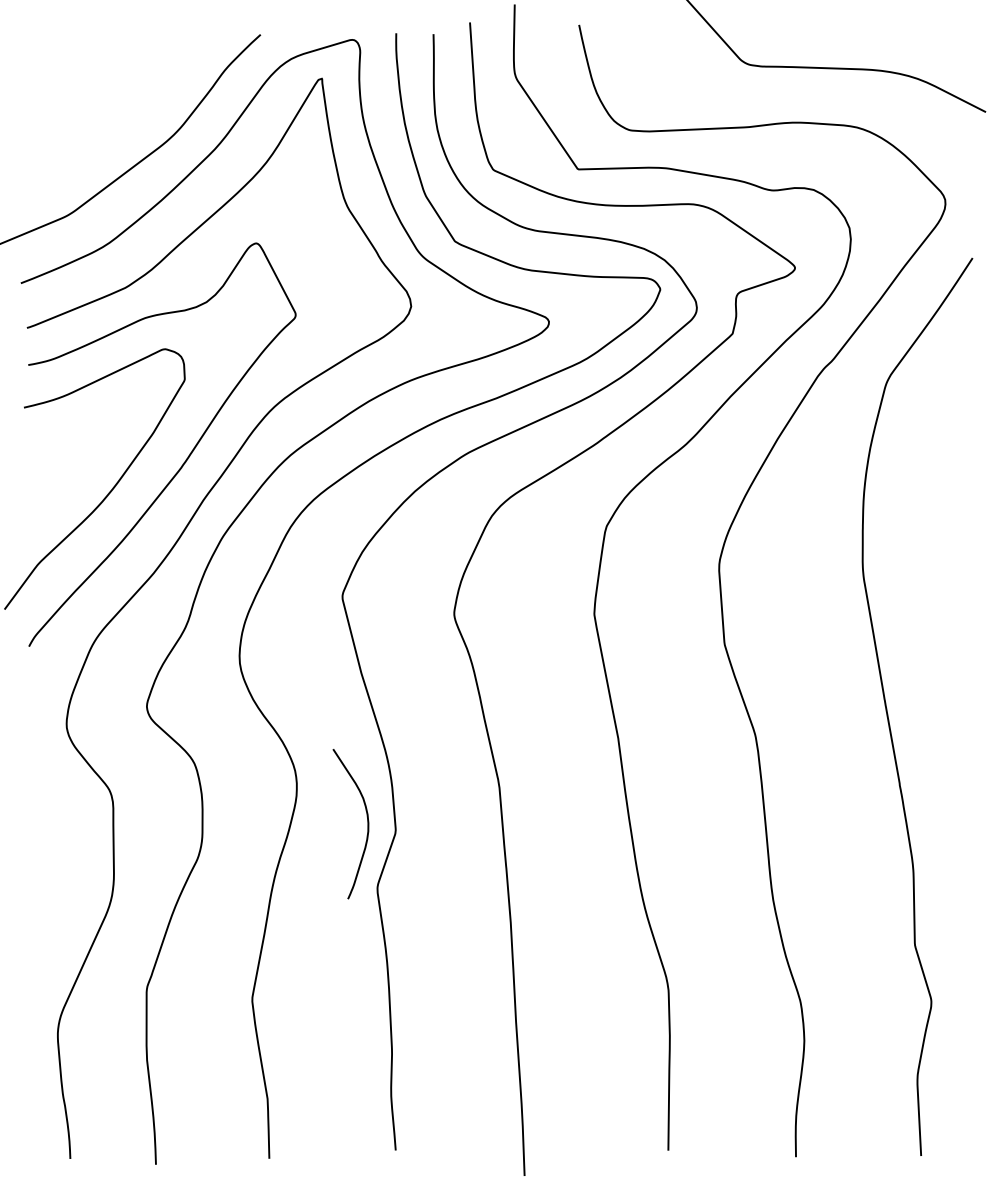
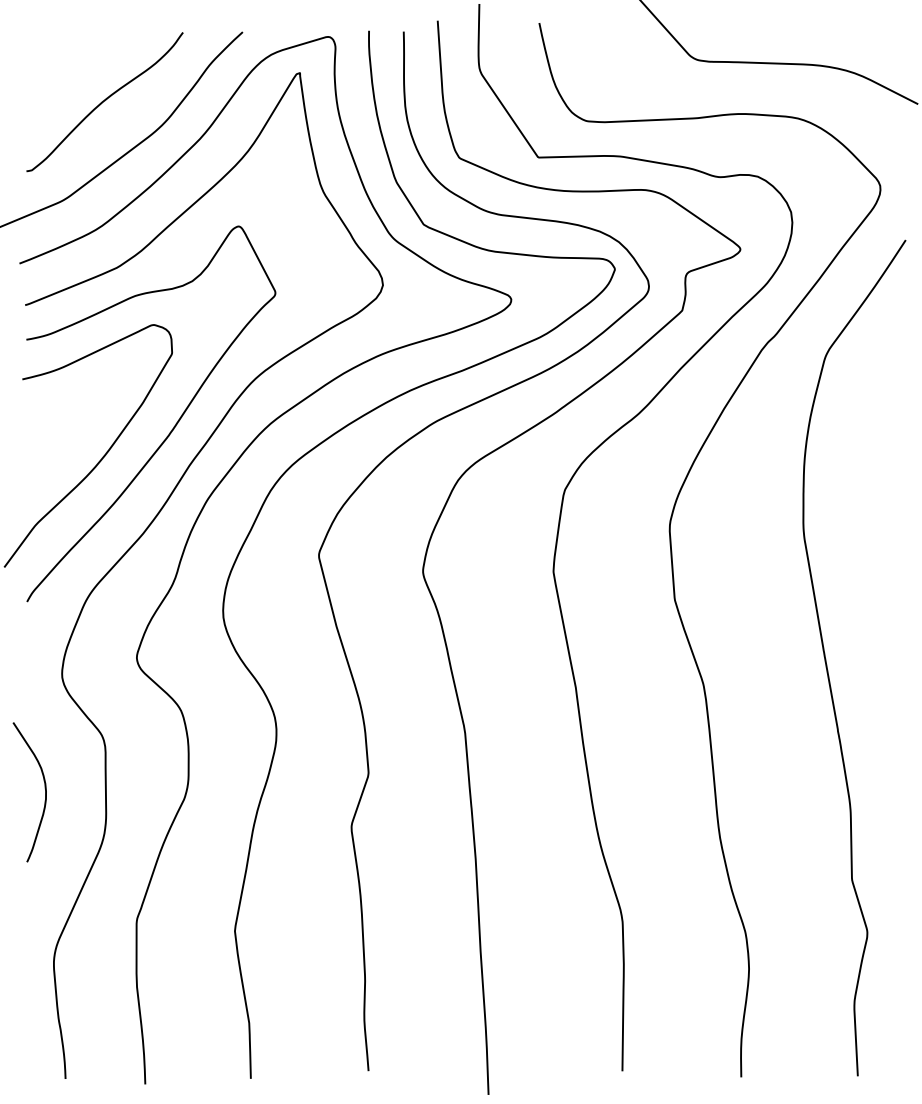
curve: (112, 109) -> (104, 101), added
curve: (367, 824) -> (45, 792), moved

